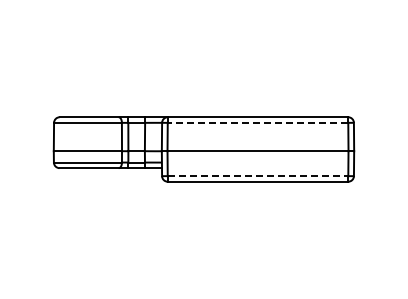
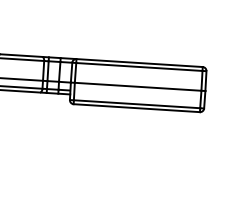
line: (257, 122) -> (139, 66), dashed -> solid
line: (258, 176) -> (137, 104), dashed -> solid

